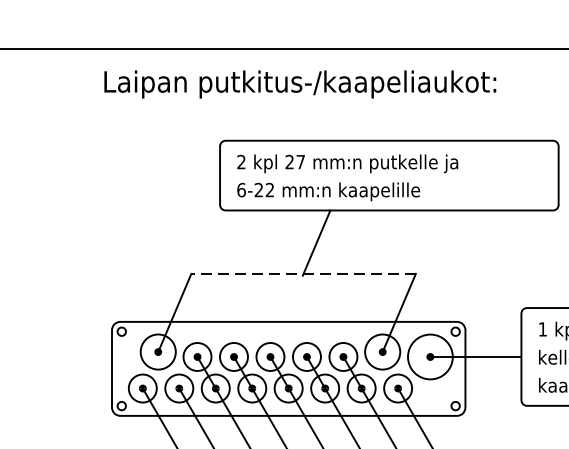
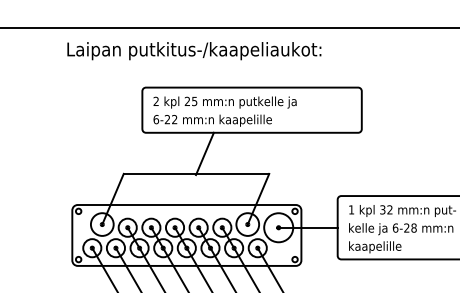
text: (300, 162) -> (194, 101), 27 -> 25
line: (303, 273) -> (196, 173), dashed -> solid

